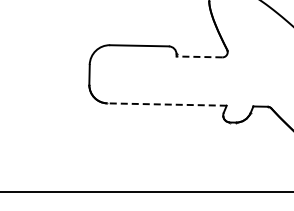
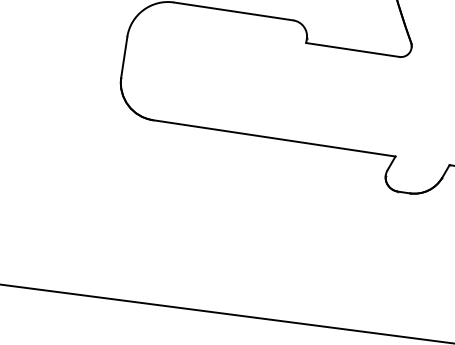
line: (199, 56) -> (353, 49), dashed -> solid
line: (167, 104) -> (275, 138), dashed -> solid

